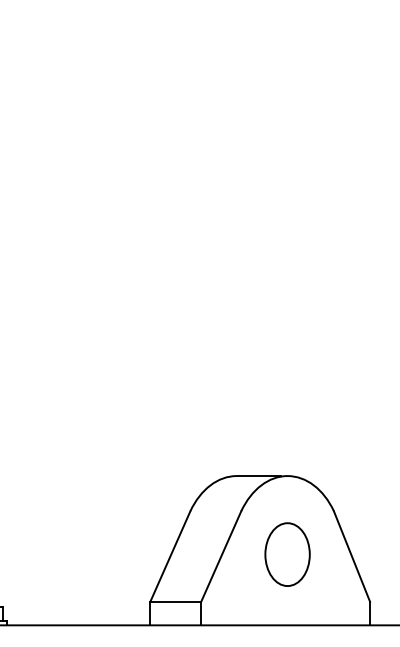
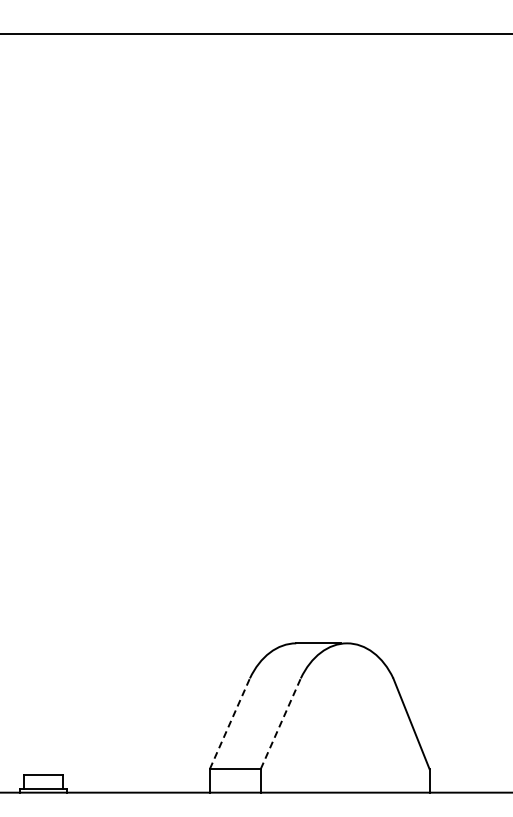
part: (288, 554) -> (347, 721), removed
line: (170, 556) -> (229, 723), solid -> dashed
line: (221, 556) -> (280, 723), solid -> dashed

